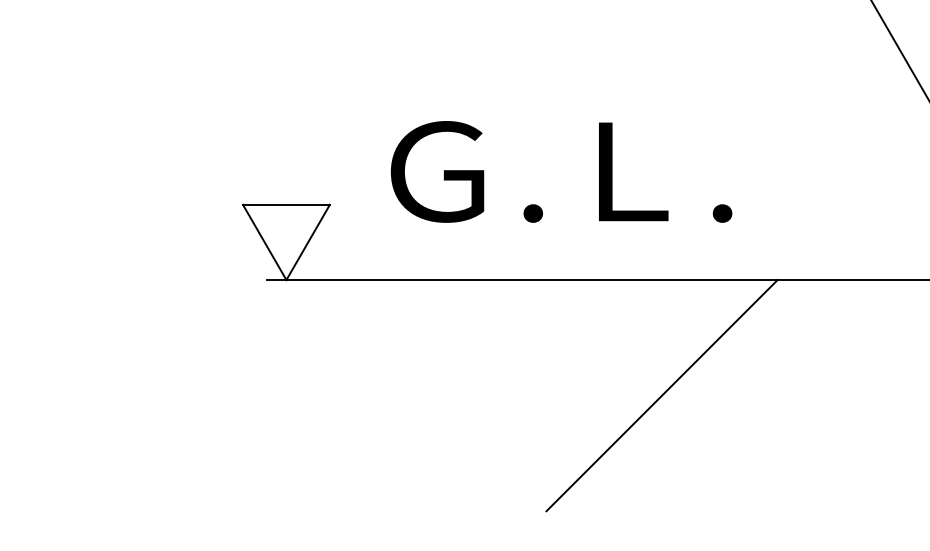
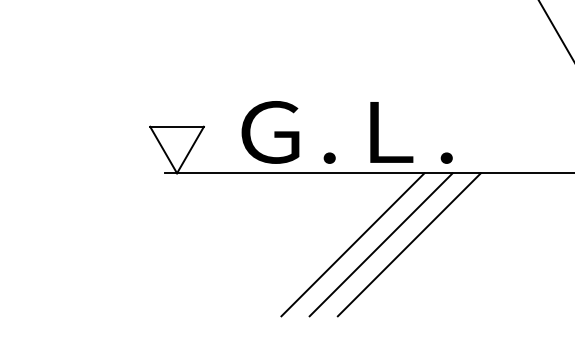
text: (560, 172) -> (346, 132), moved
line: (570, 395) -> (352, 244), added
line: (615, 395) -> (380, 244), added

